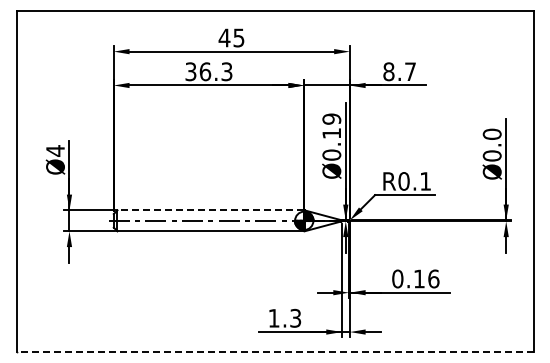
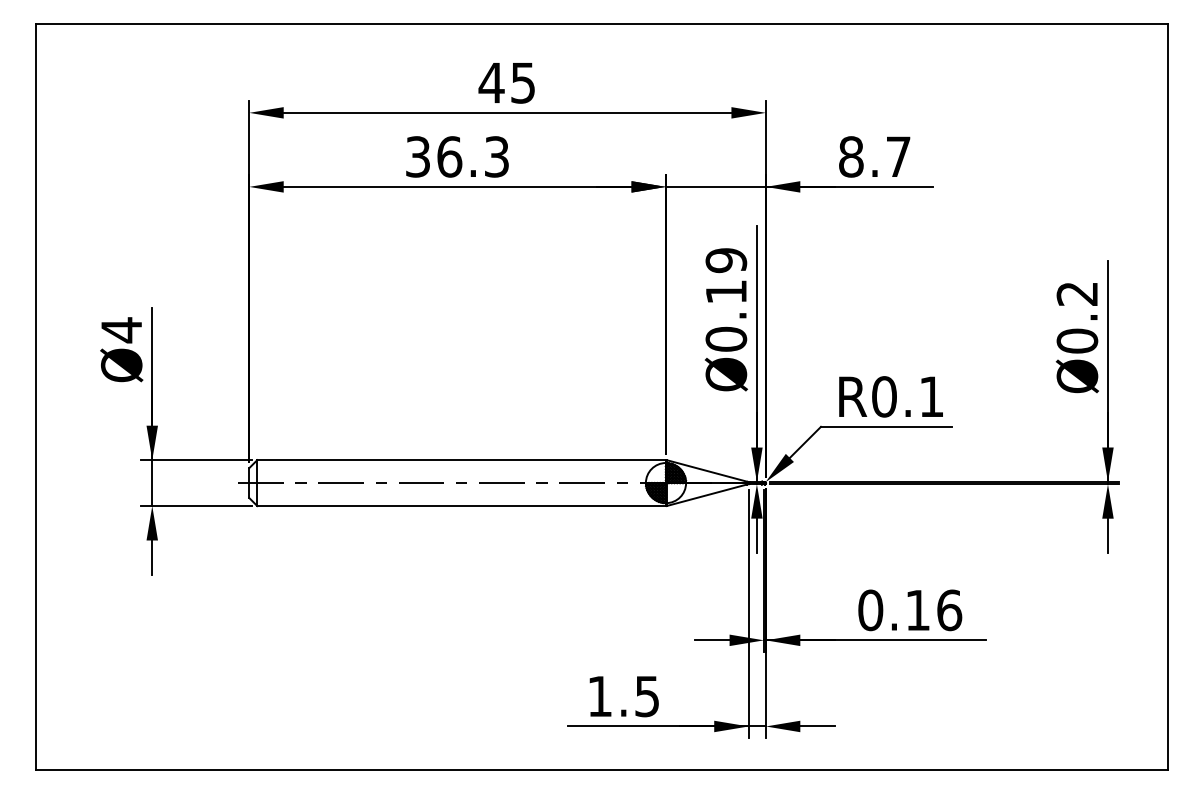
text: (491, 133) -> (1075, 291), Ø0.0 -> Ø0.2
line: (210, 210) -> (460, 460), dashed -> solid
text: (295, 317) -> (646, 694), 1.3 -> 1.5
line: (274, 351) -> (600, 769), dashed -> solid

